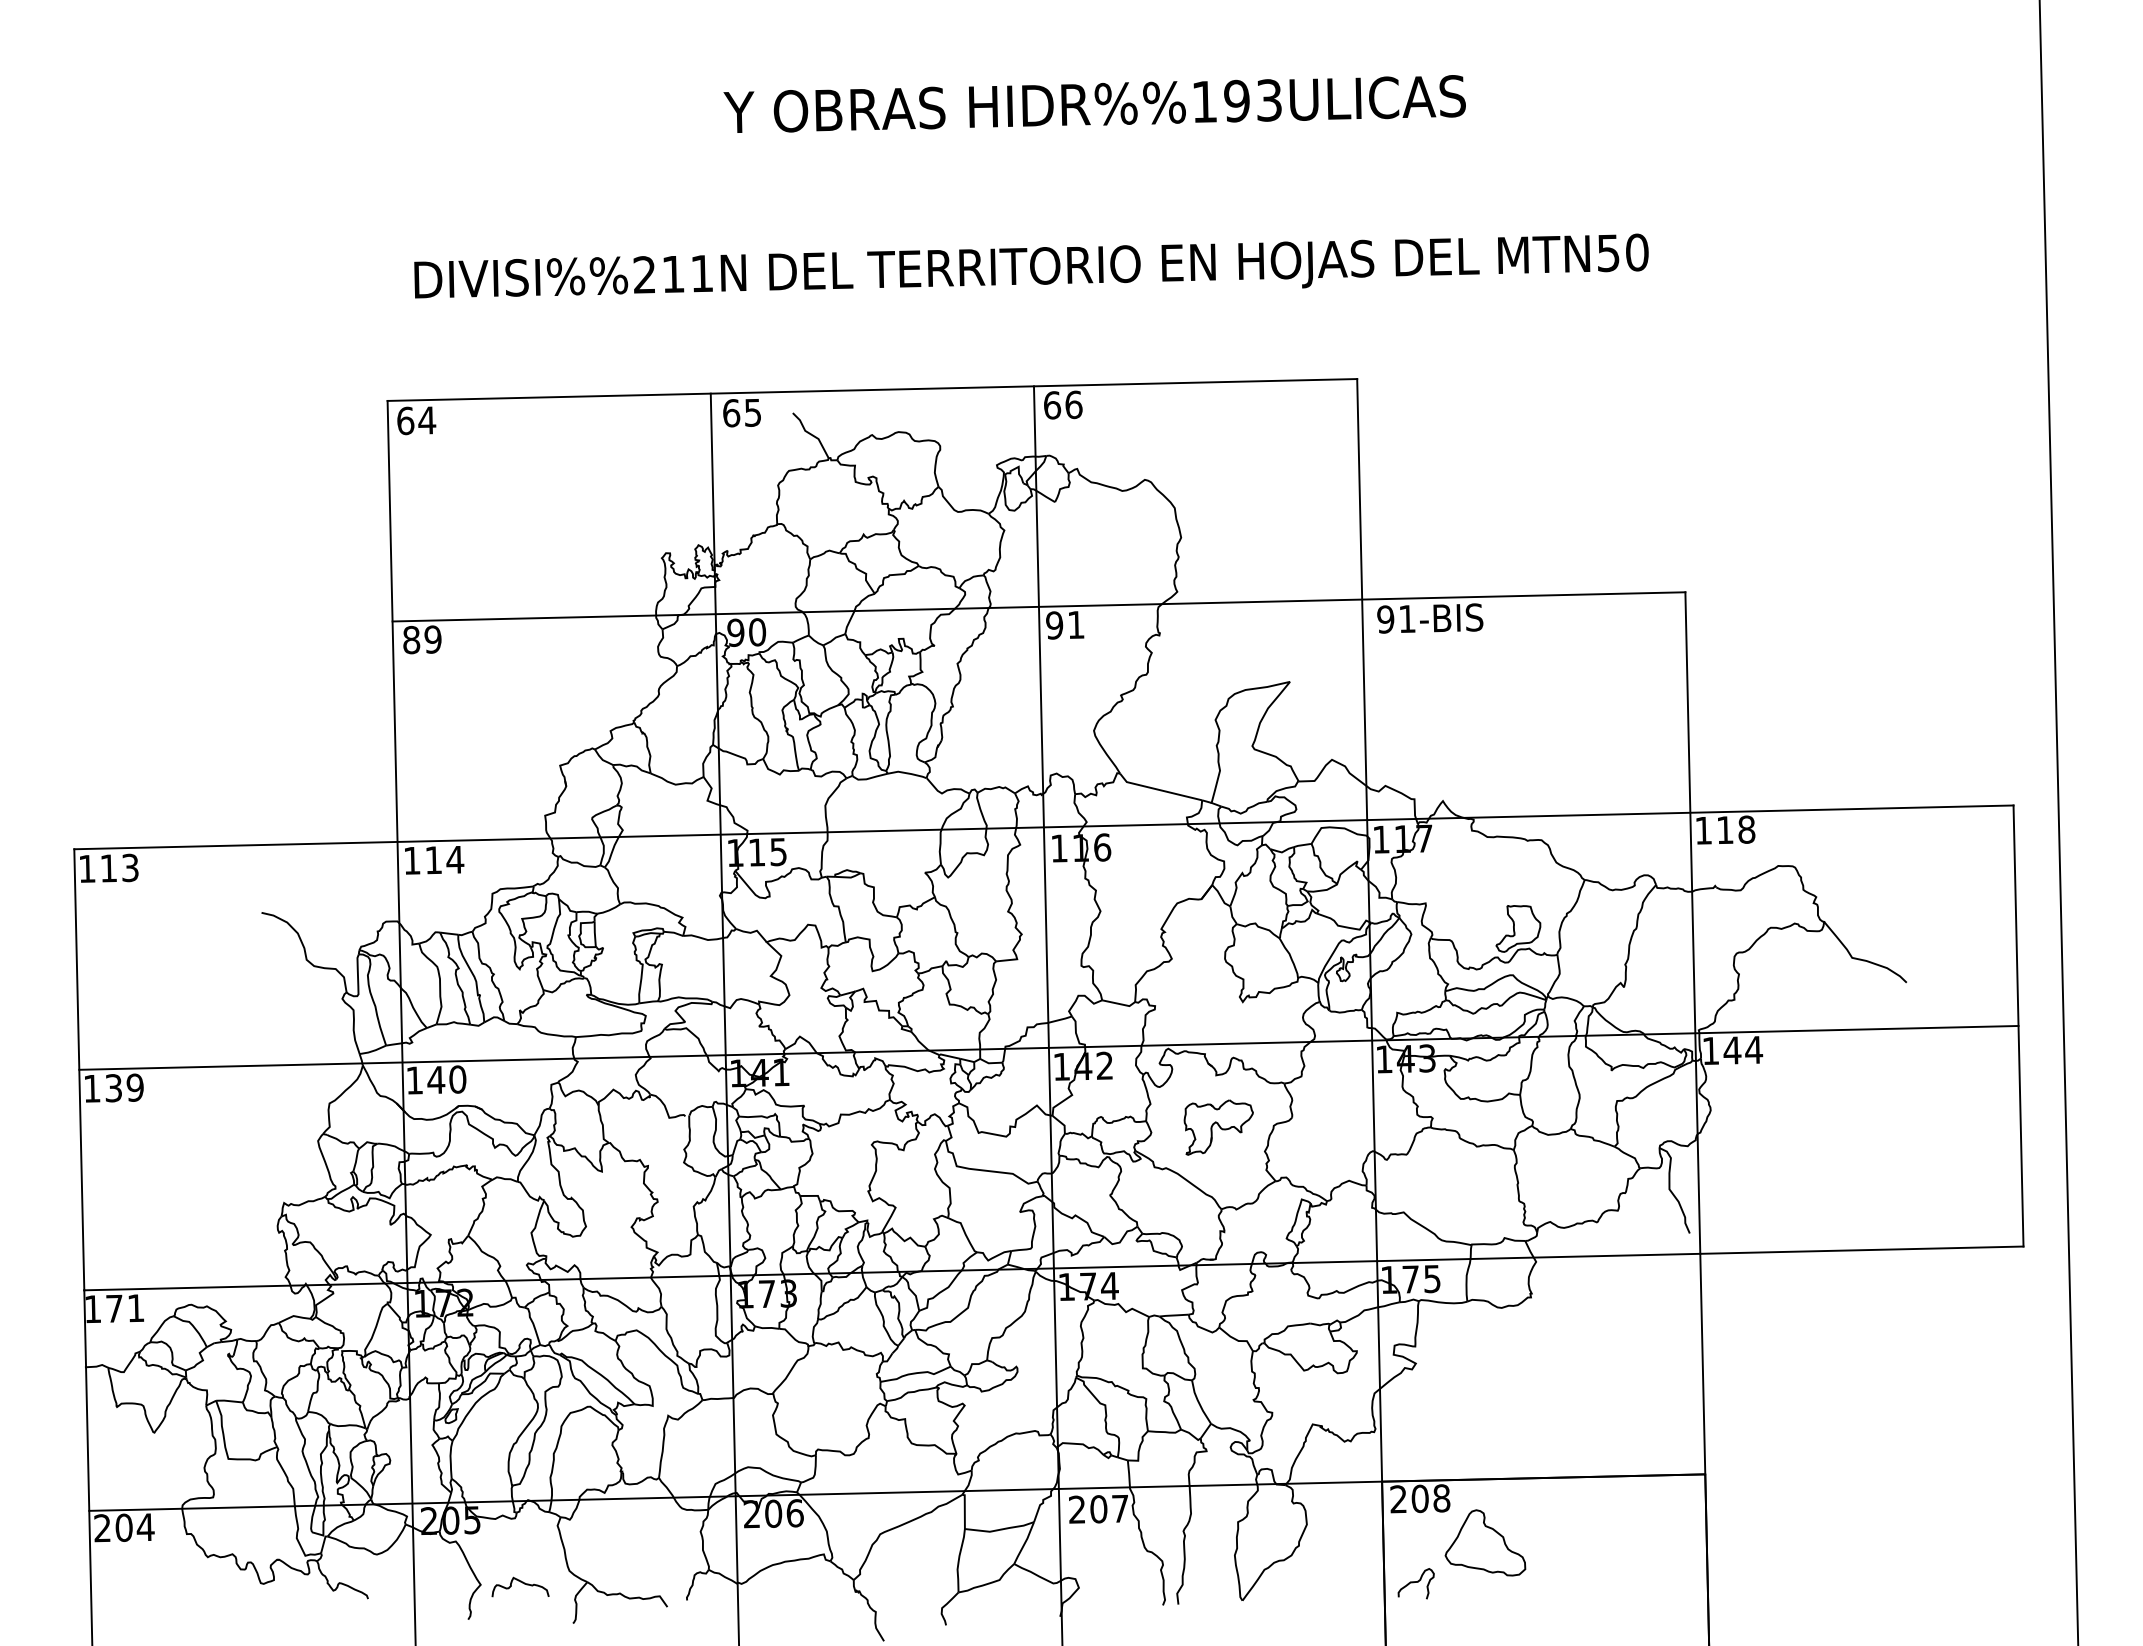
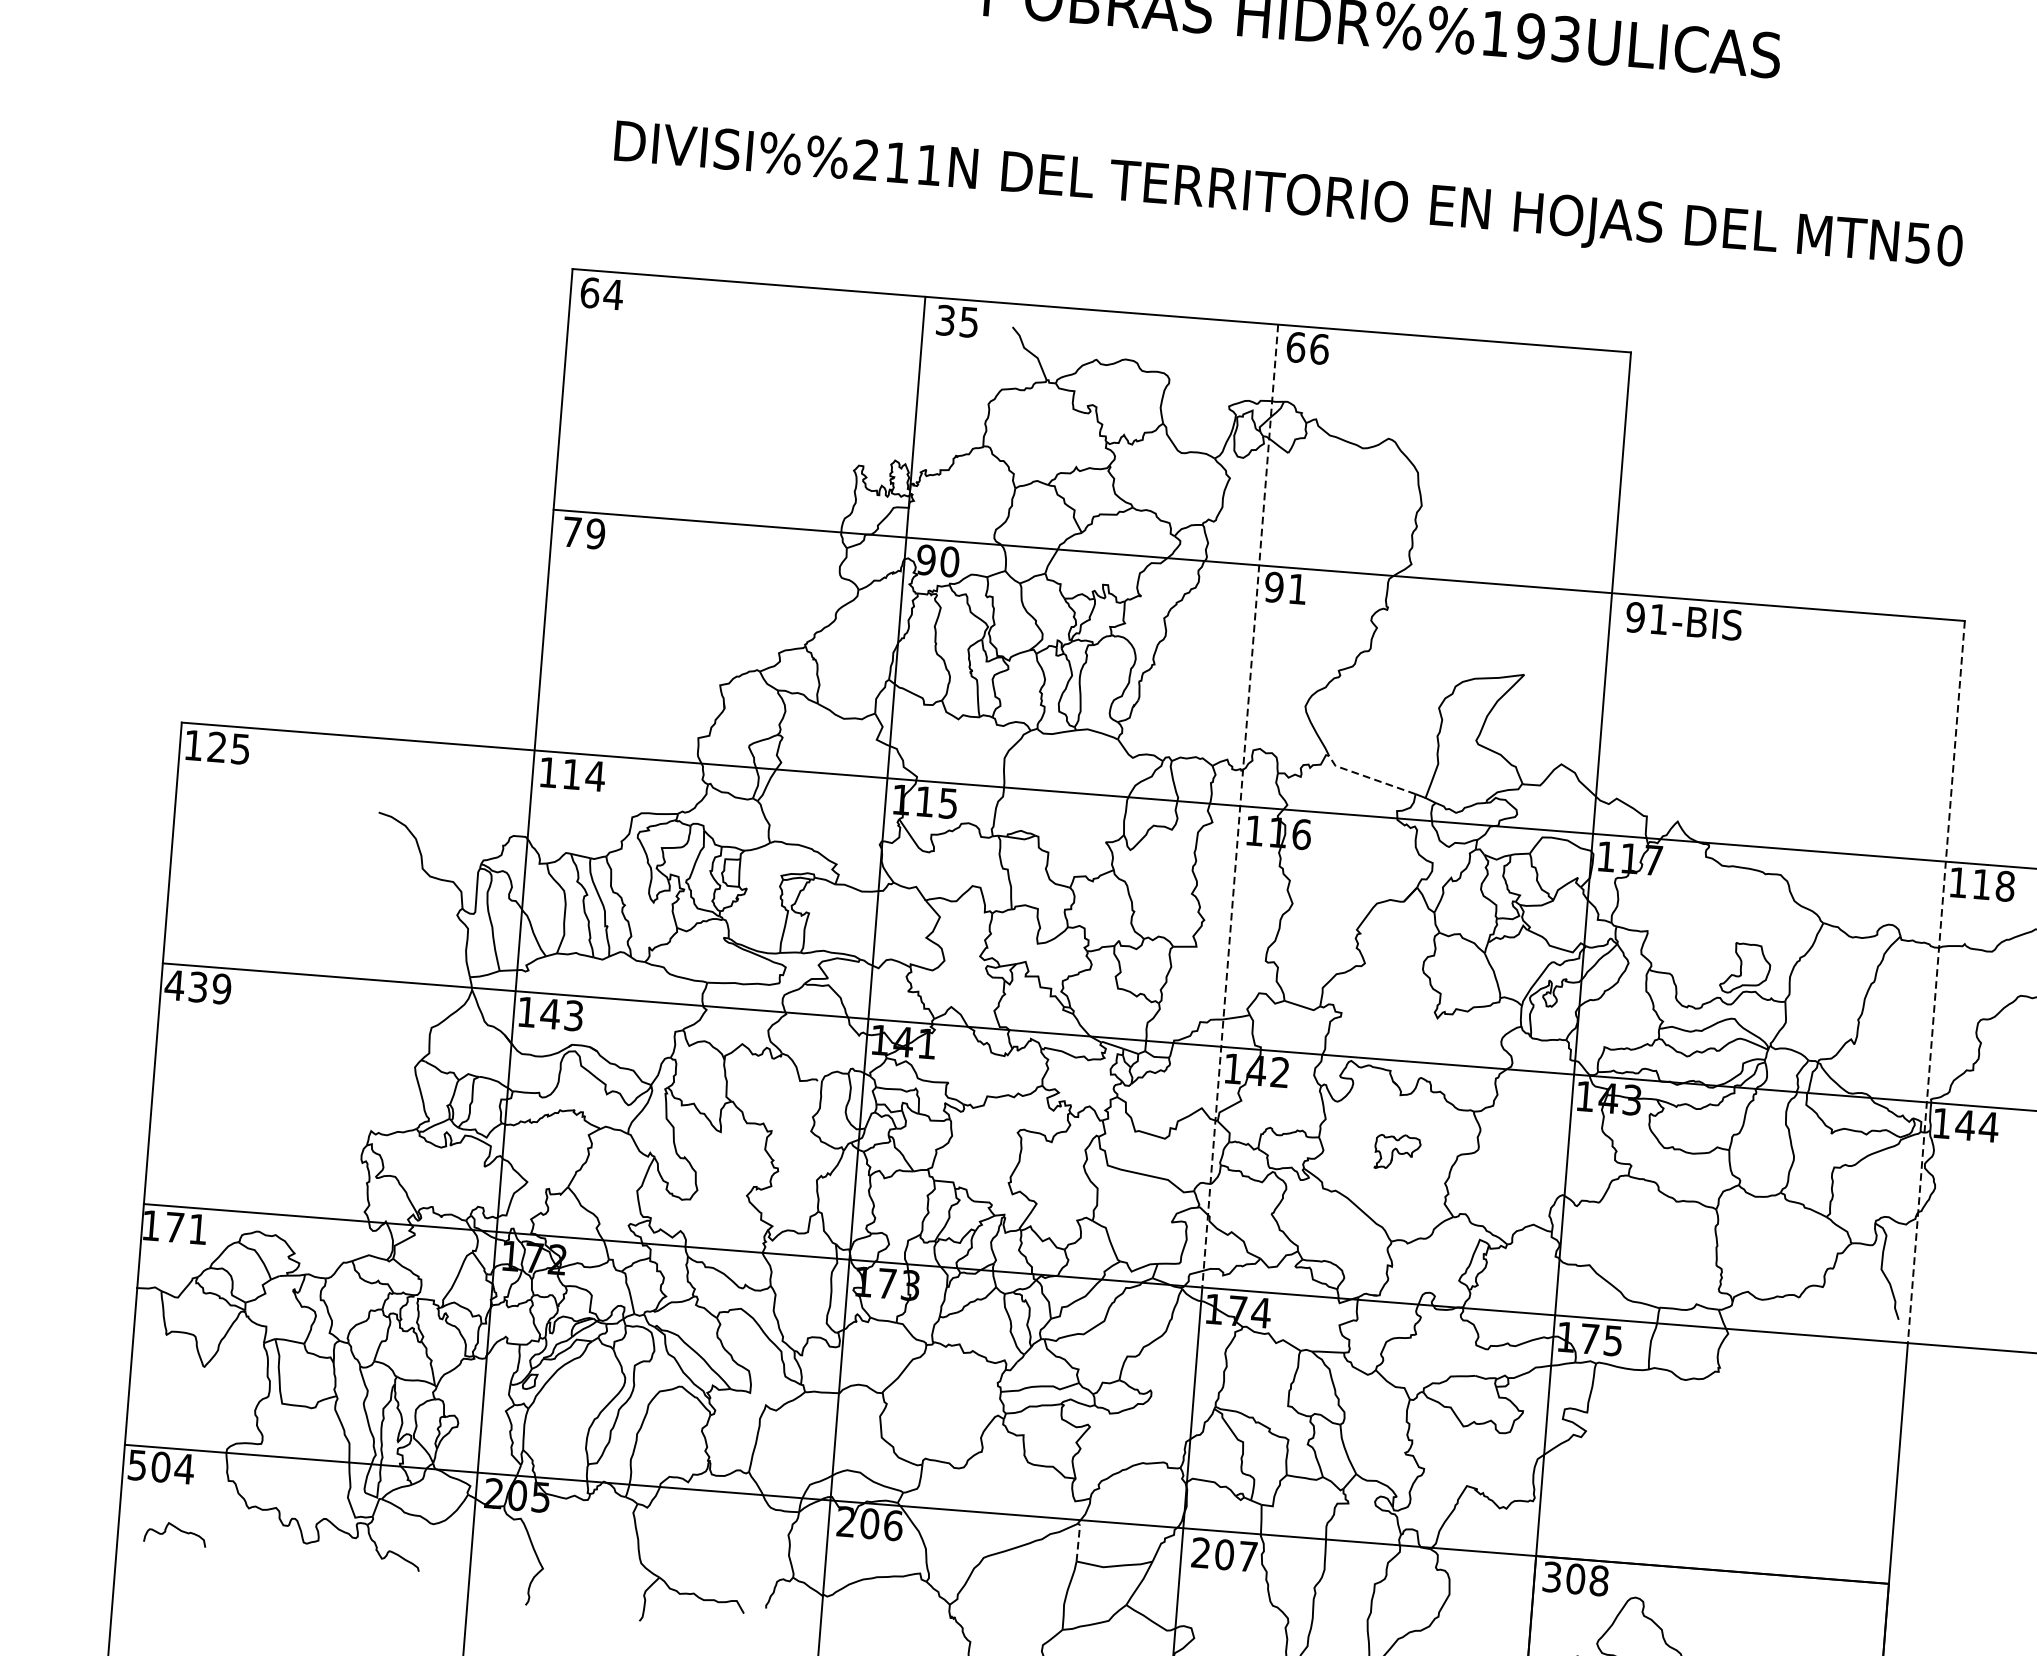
text: (731, 413) -> (945, 320), 65 -> 35
text: (411, 639) -> (572, 531), 89 -> 79
line: (1158, 789) -> (1369, 777), solid -> dashed
line: (1043, 827) -> (1239, 806), solid -> dashed
text: (119, 867) -> (229, 747), 113 -> 125
line: (1692, 923) -> (1935, 982), solid -> dashed
text: (457, 1079) -> (573, 1015), 140 -> 143
text: (92, 1088) -> (175, 985), 139 -> 439
part: (1218, 1127) -> (1397, 1152), size x0.6
text: (1398, 1499) -> (1552, 1577), 208 -> 308
line: (964, 1510) -> (1078, 1541), solid -> dashed
text: (102, 1528) -> (137, 1465), 204 -> 504
curve: (522, 1583) -> (178, 1530), moved

